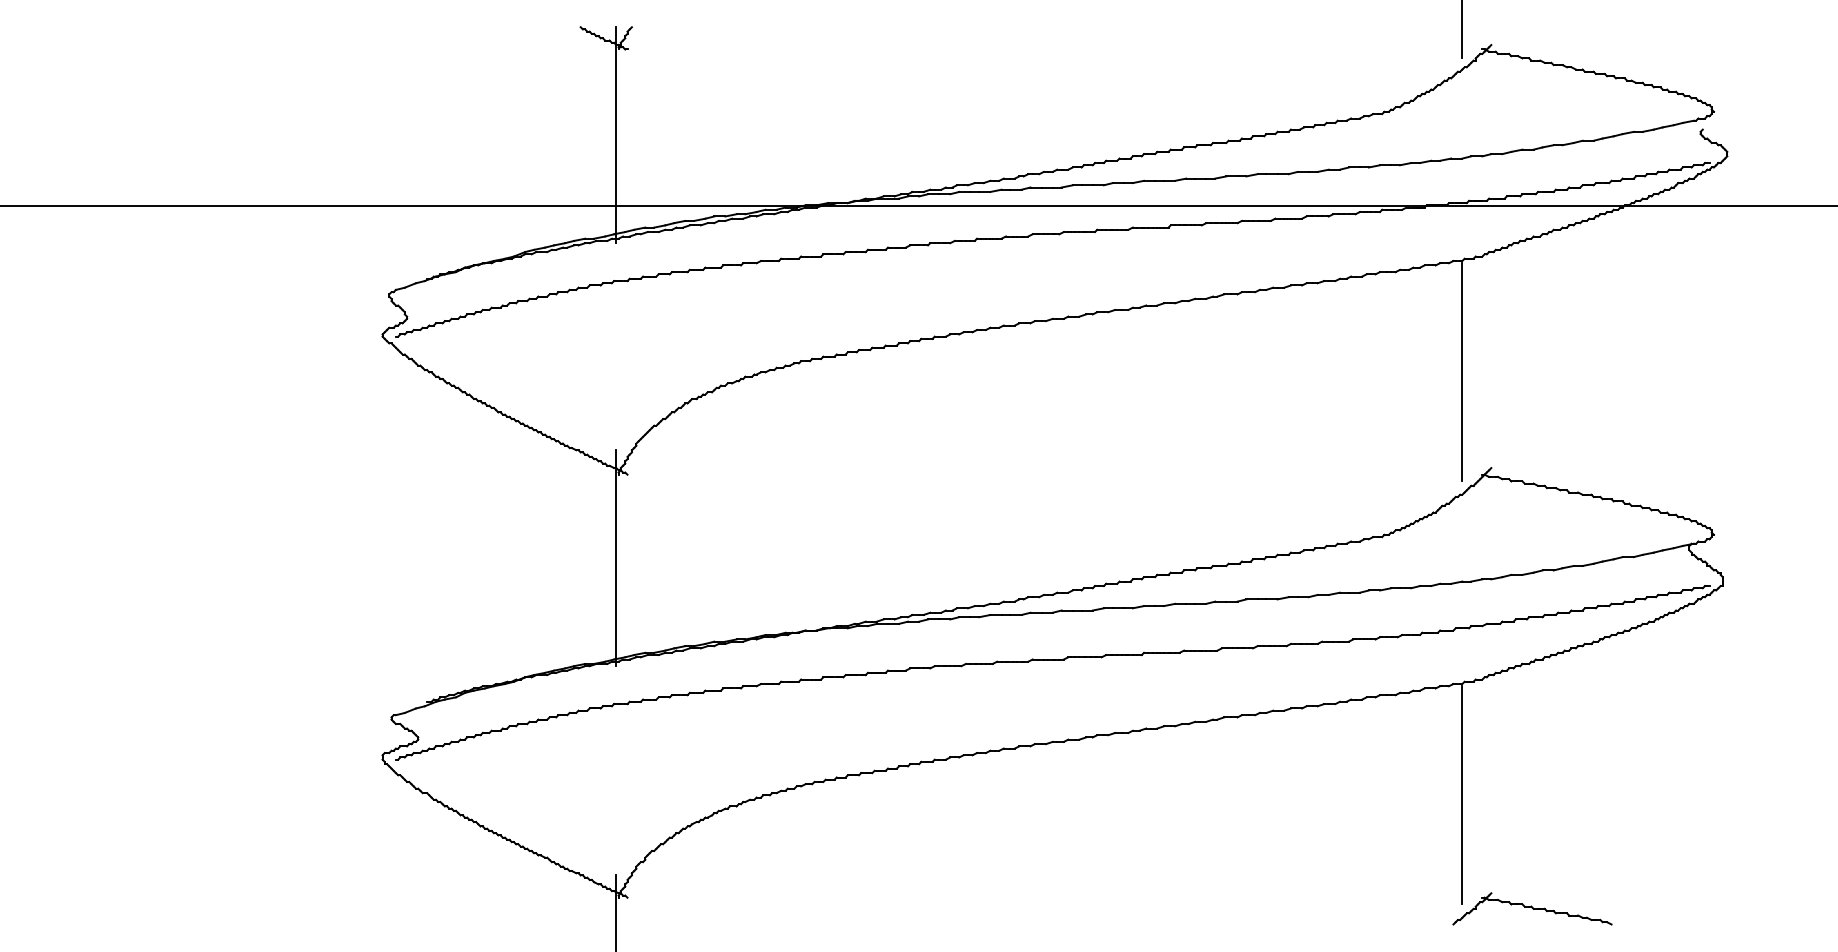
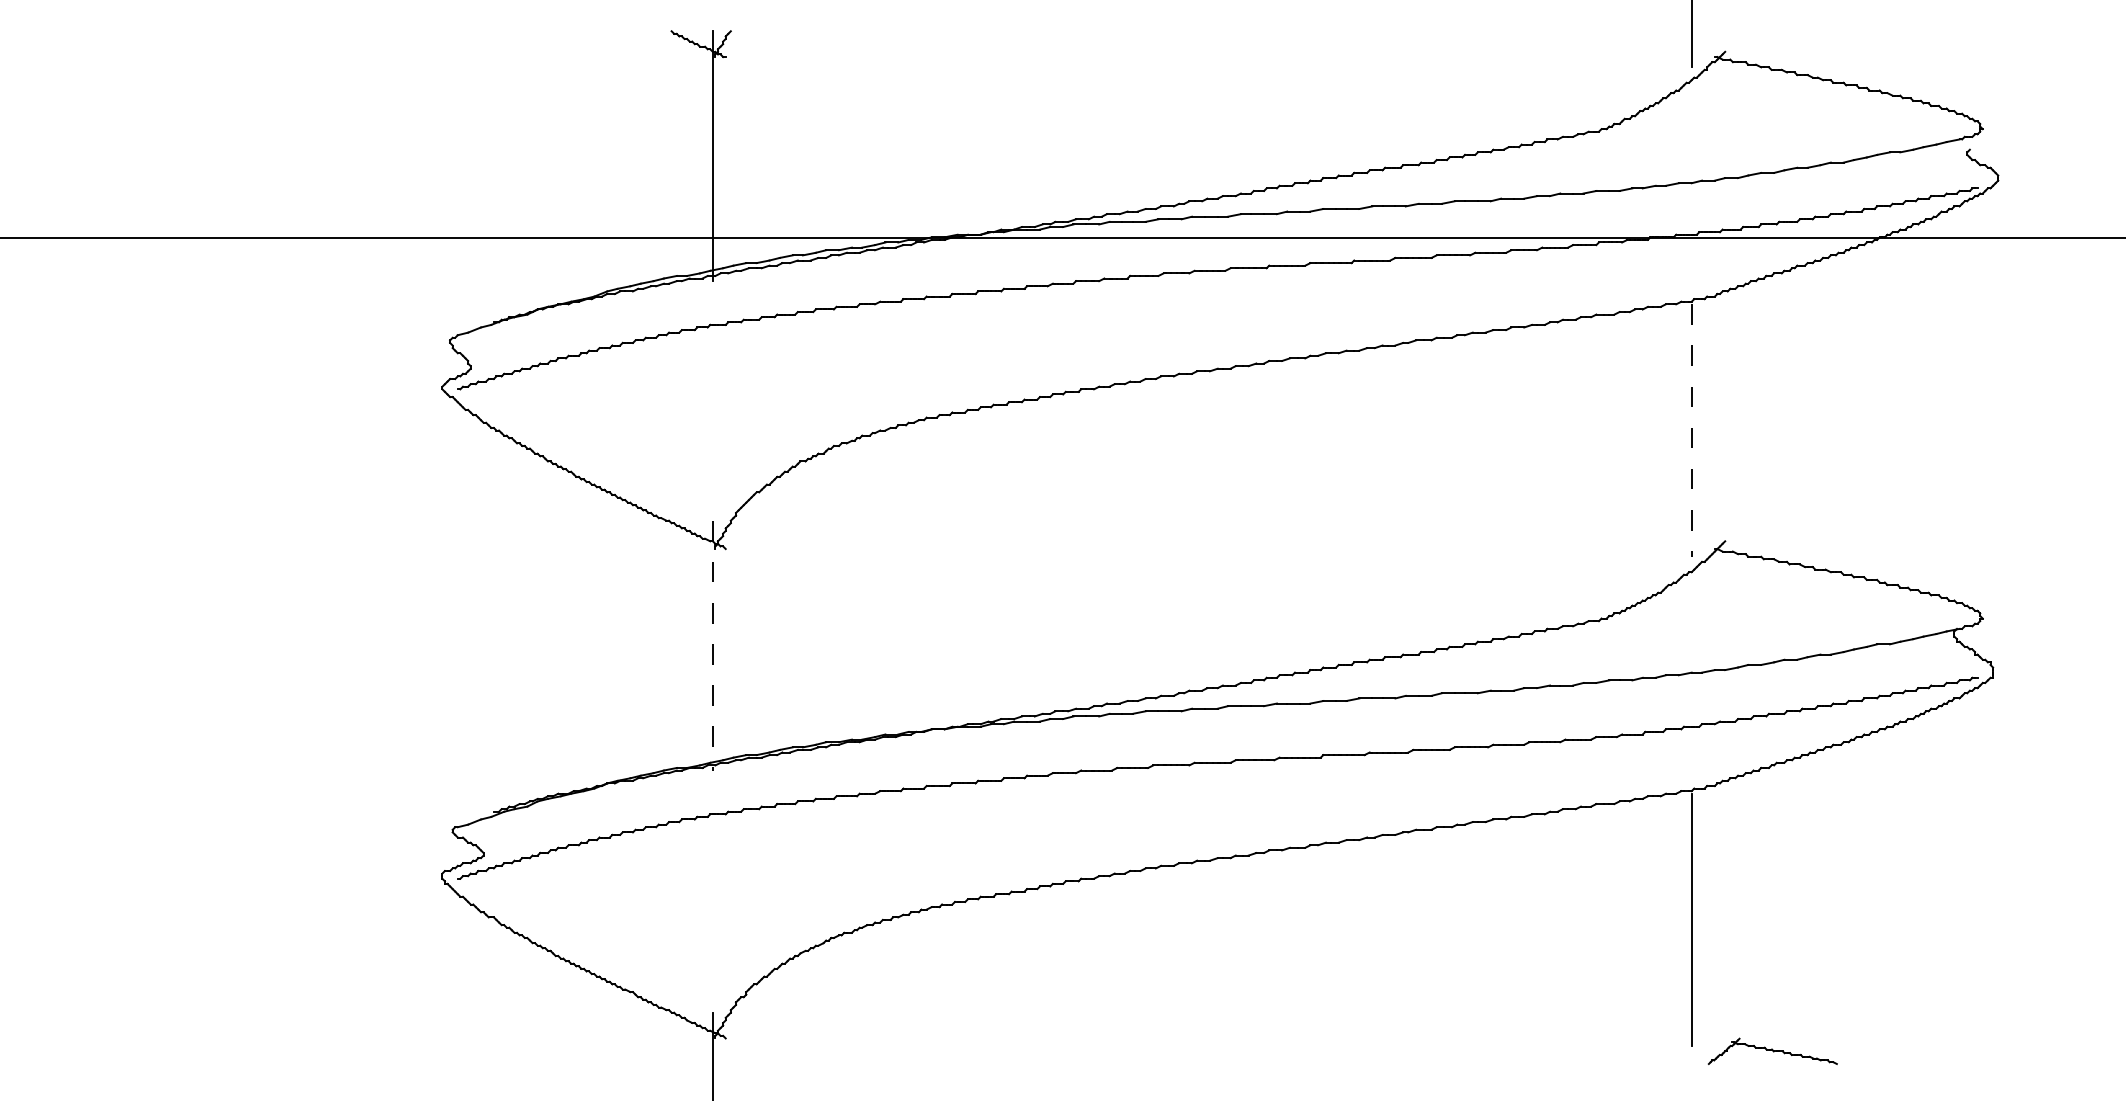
line: (1462, 373) -> (1691, 431), solid -> dashed
line: (616, 558) -> (712, 645), solid -> dashed
part: (1532, 909) -> (1772, 1051), size x0.7

